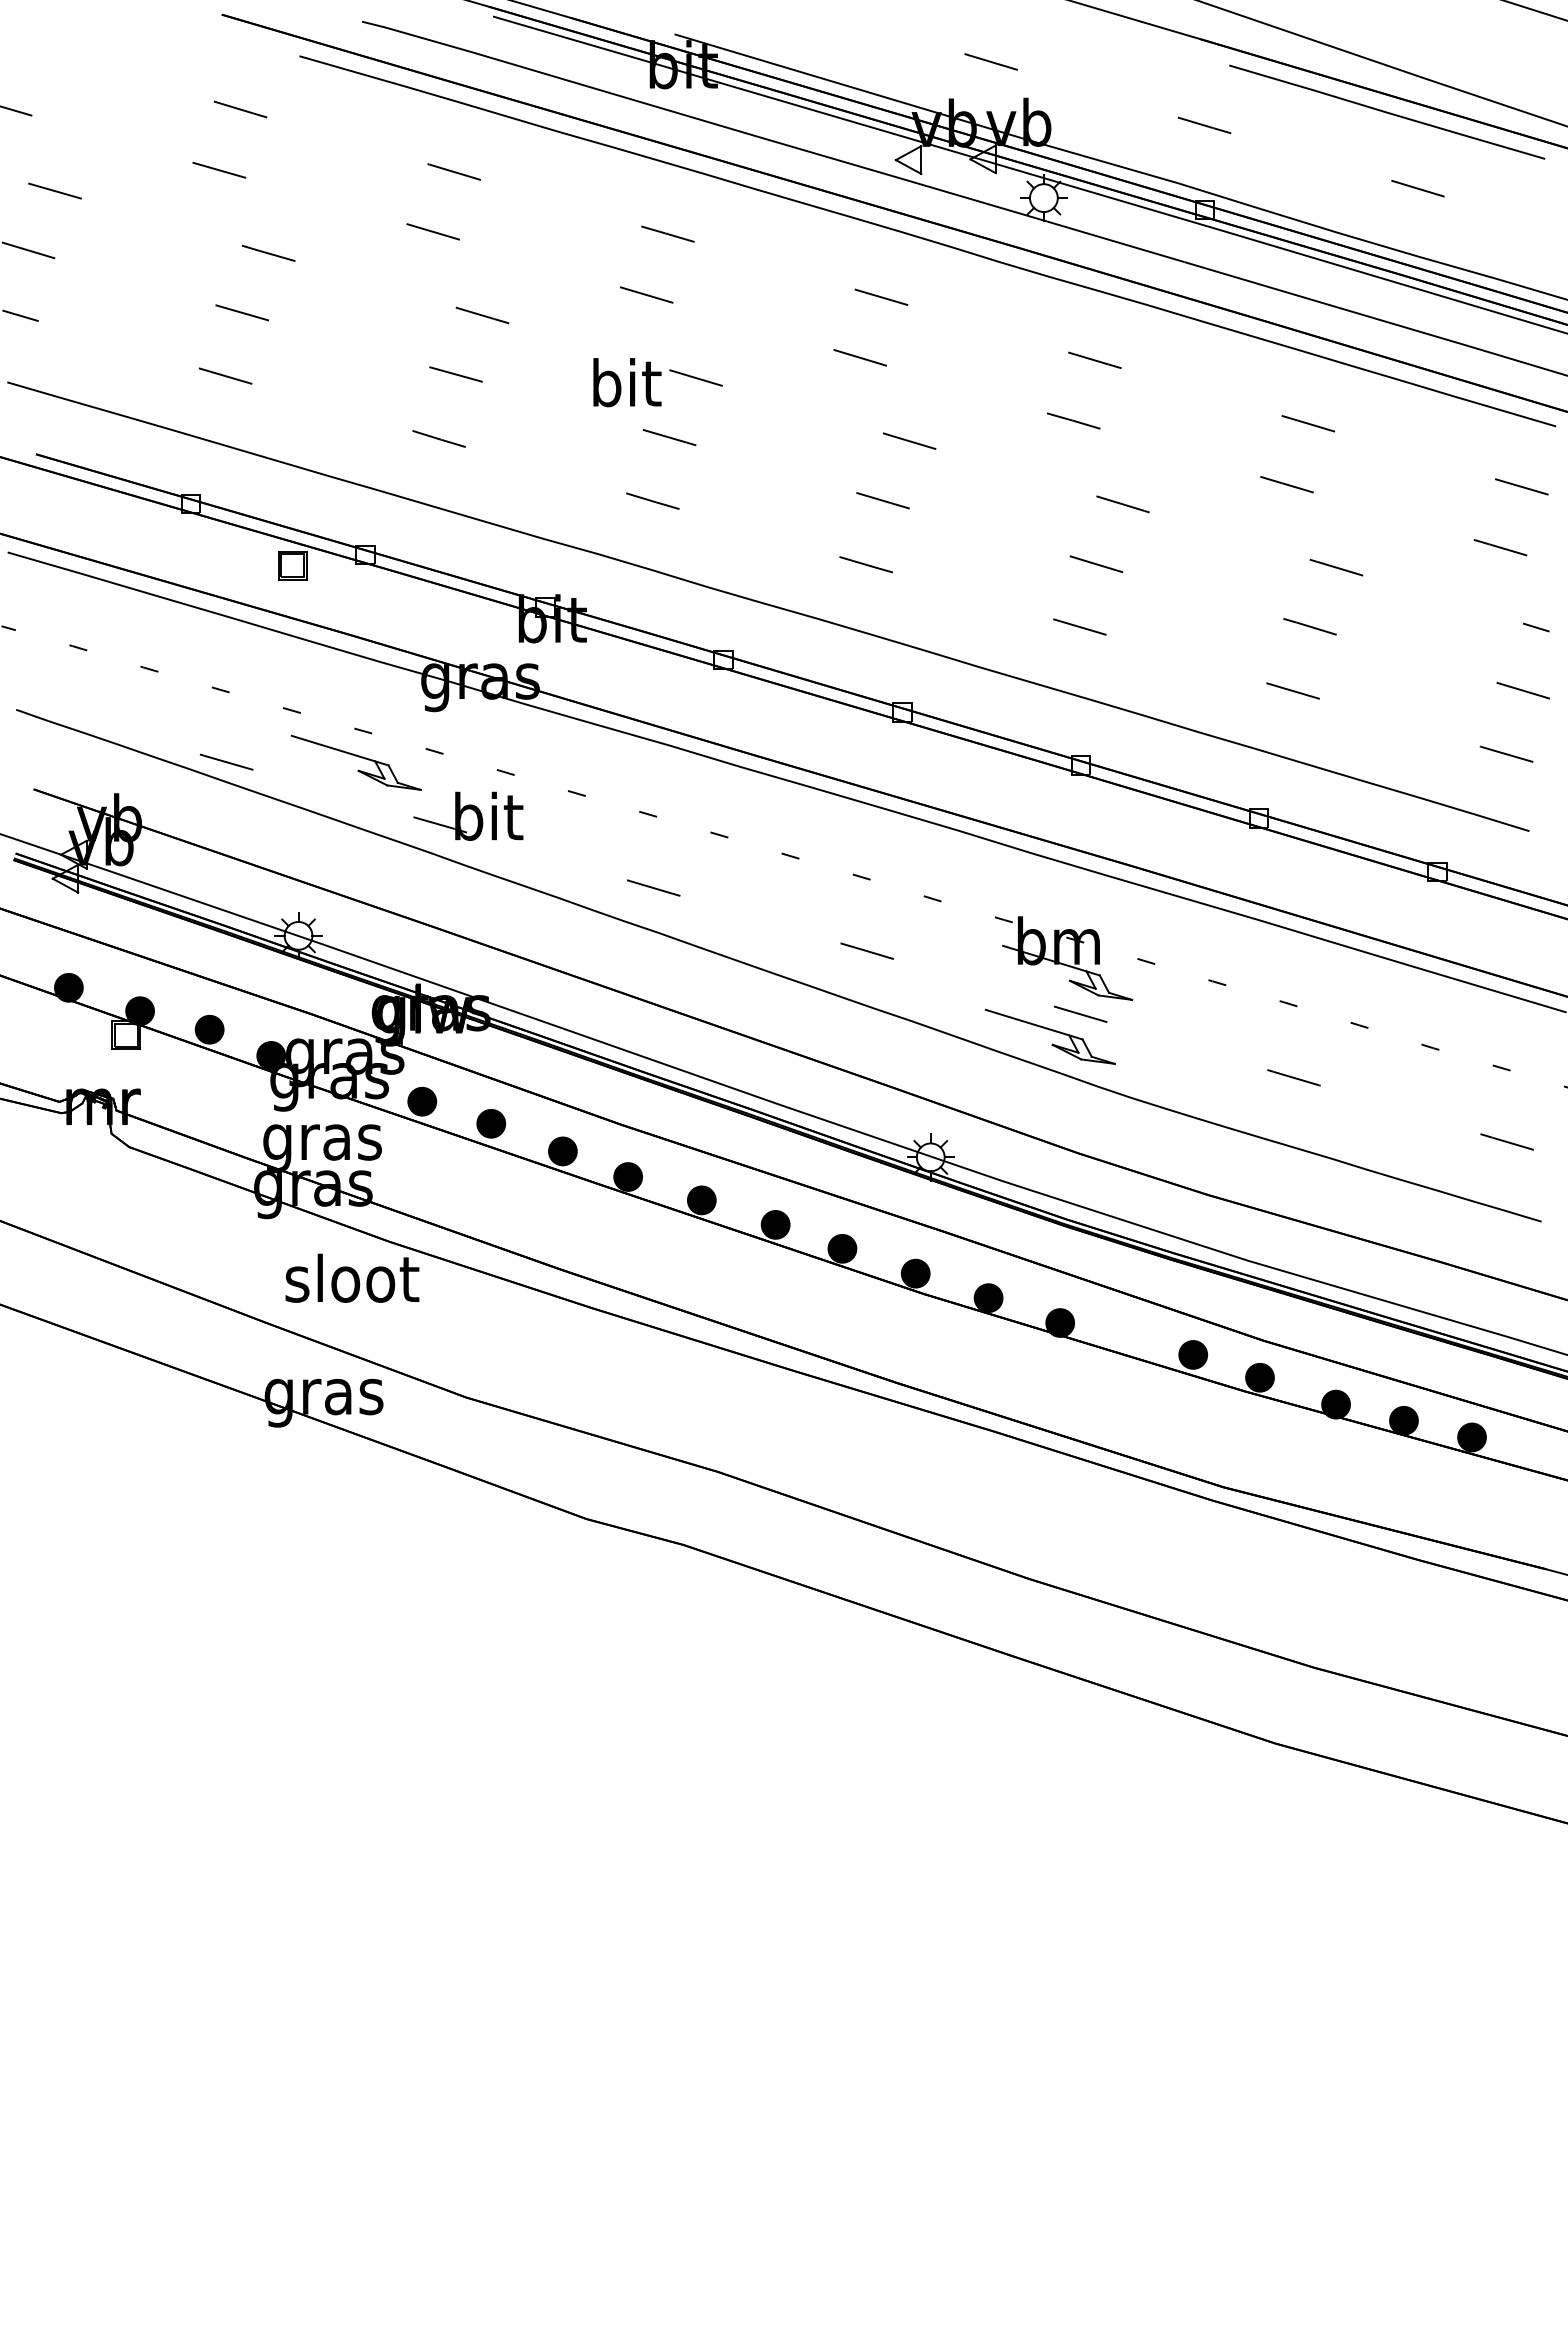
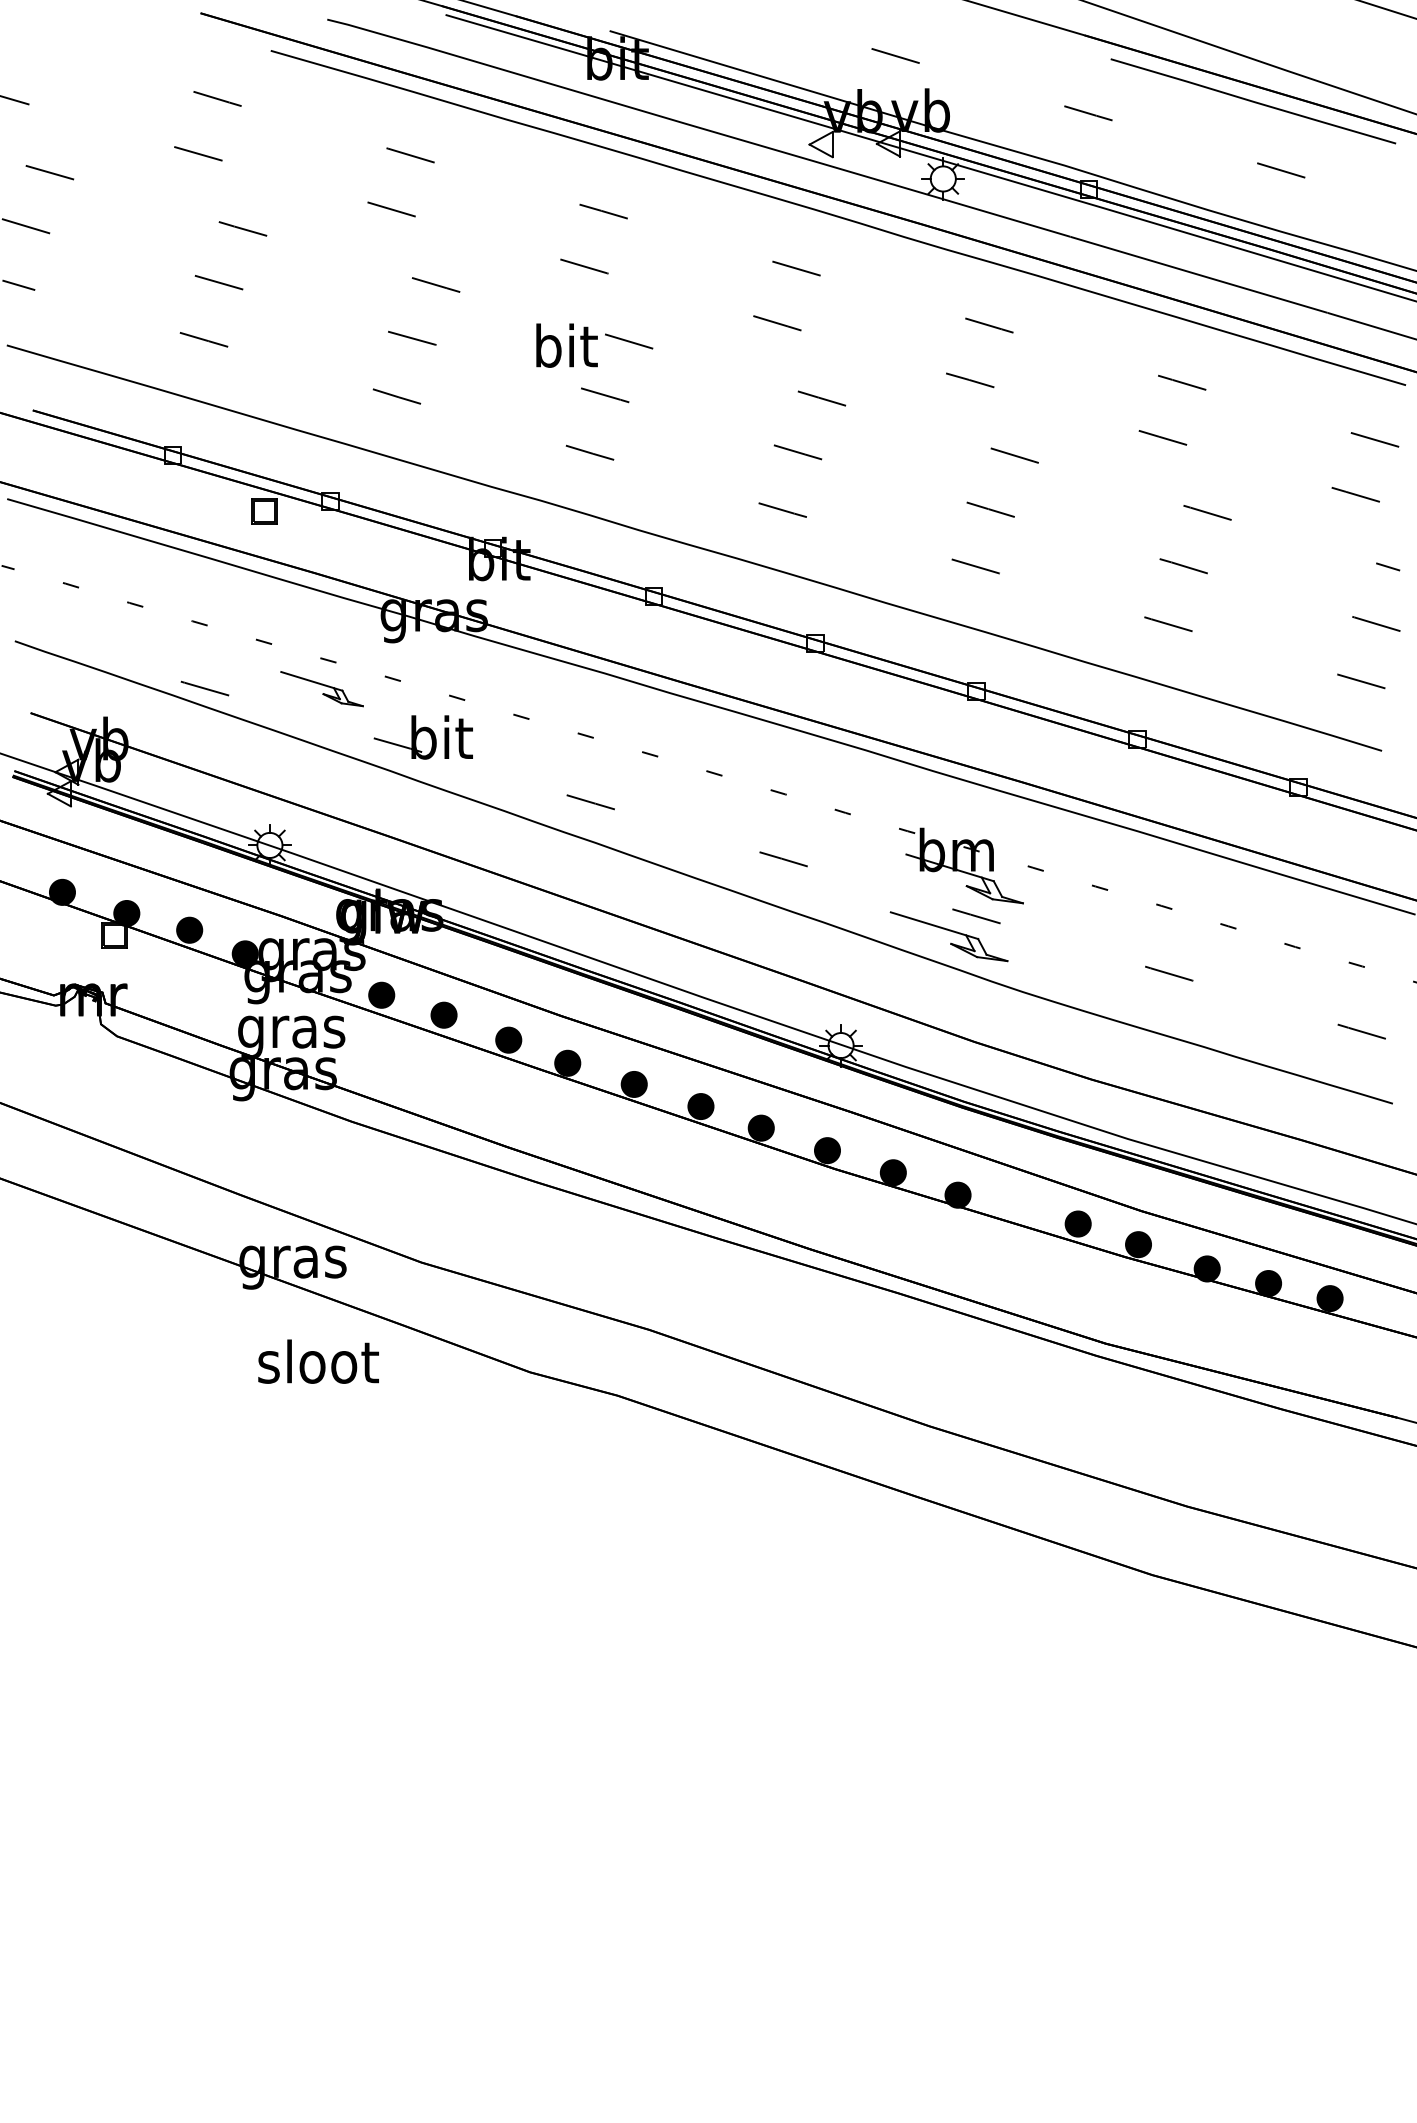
part: (355, 762) -> (321, 688), size x0.7
text: (352, 1277) -> (318, 1360), moved

